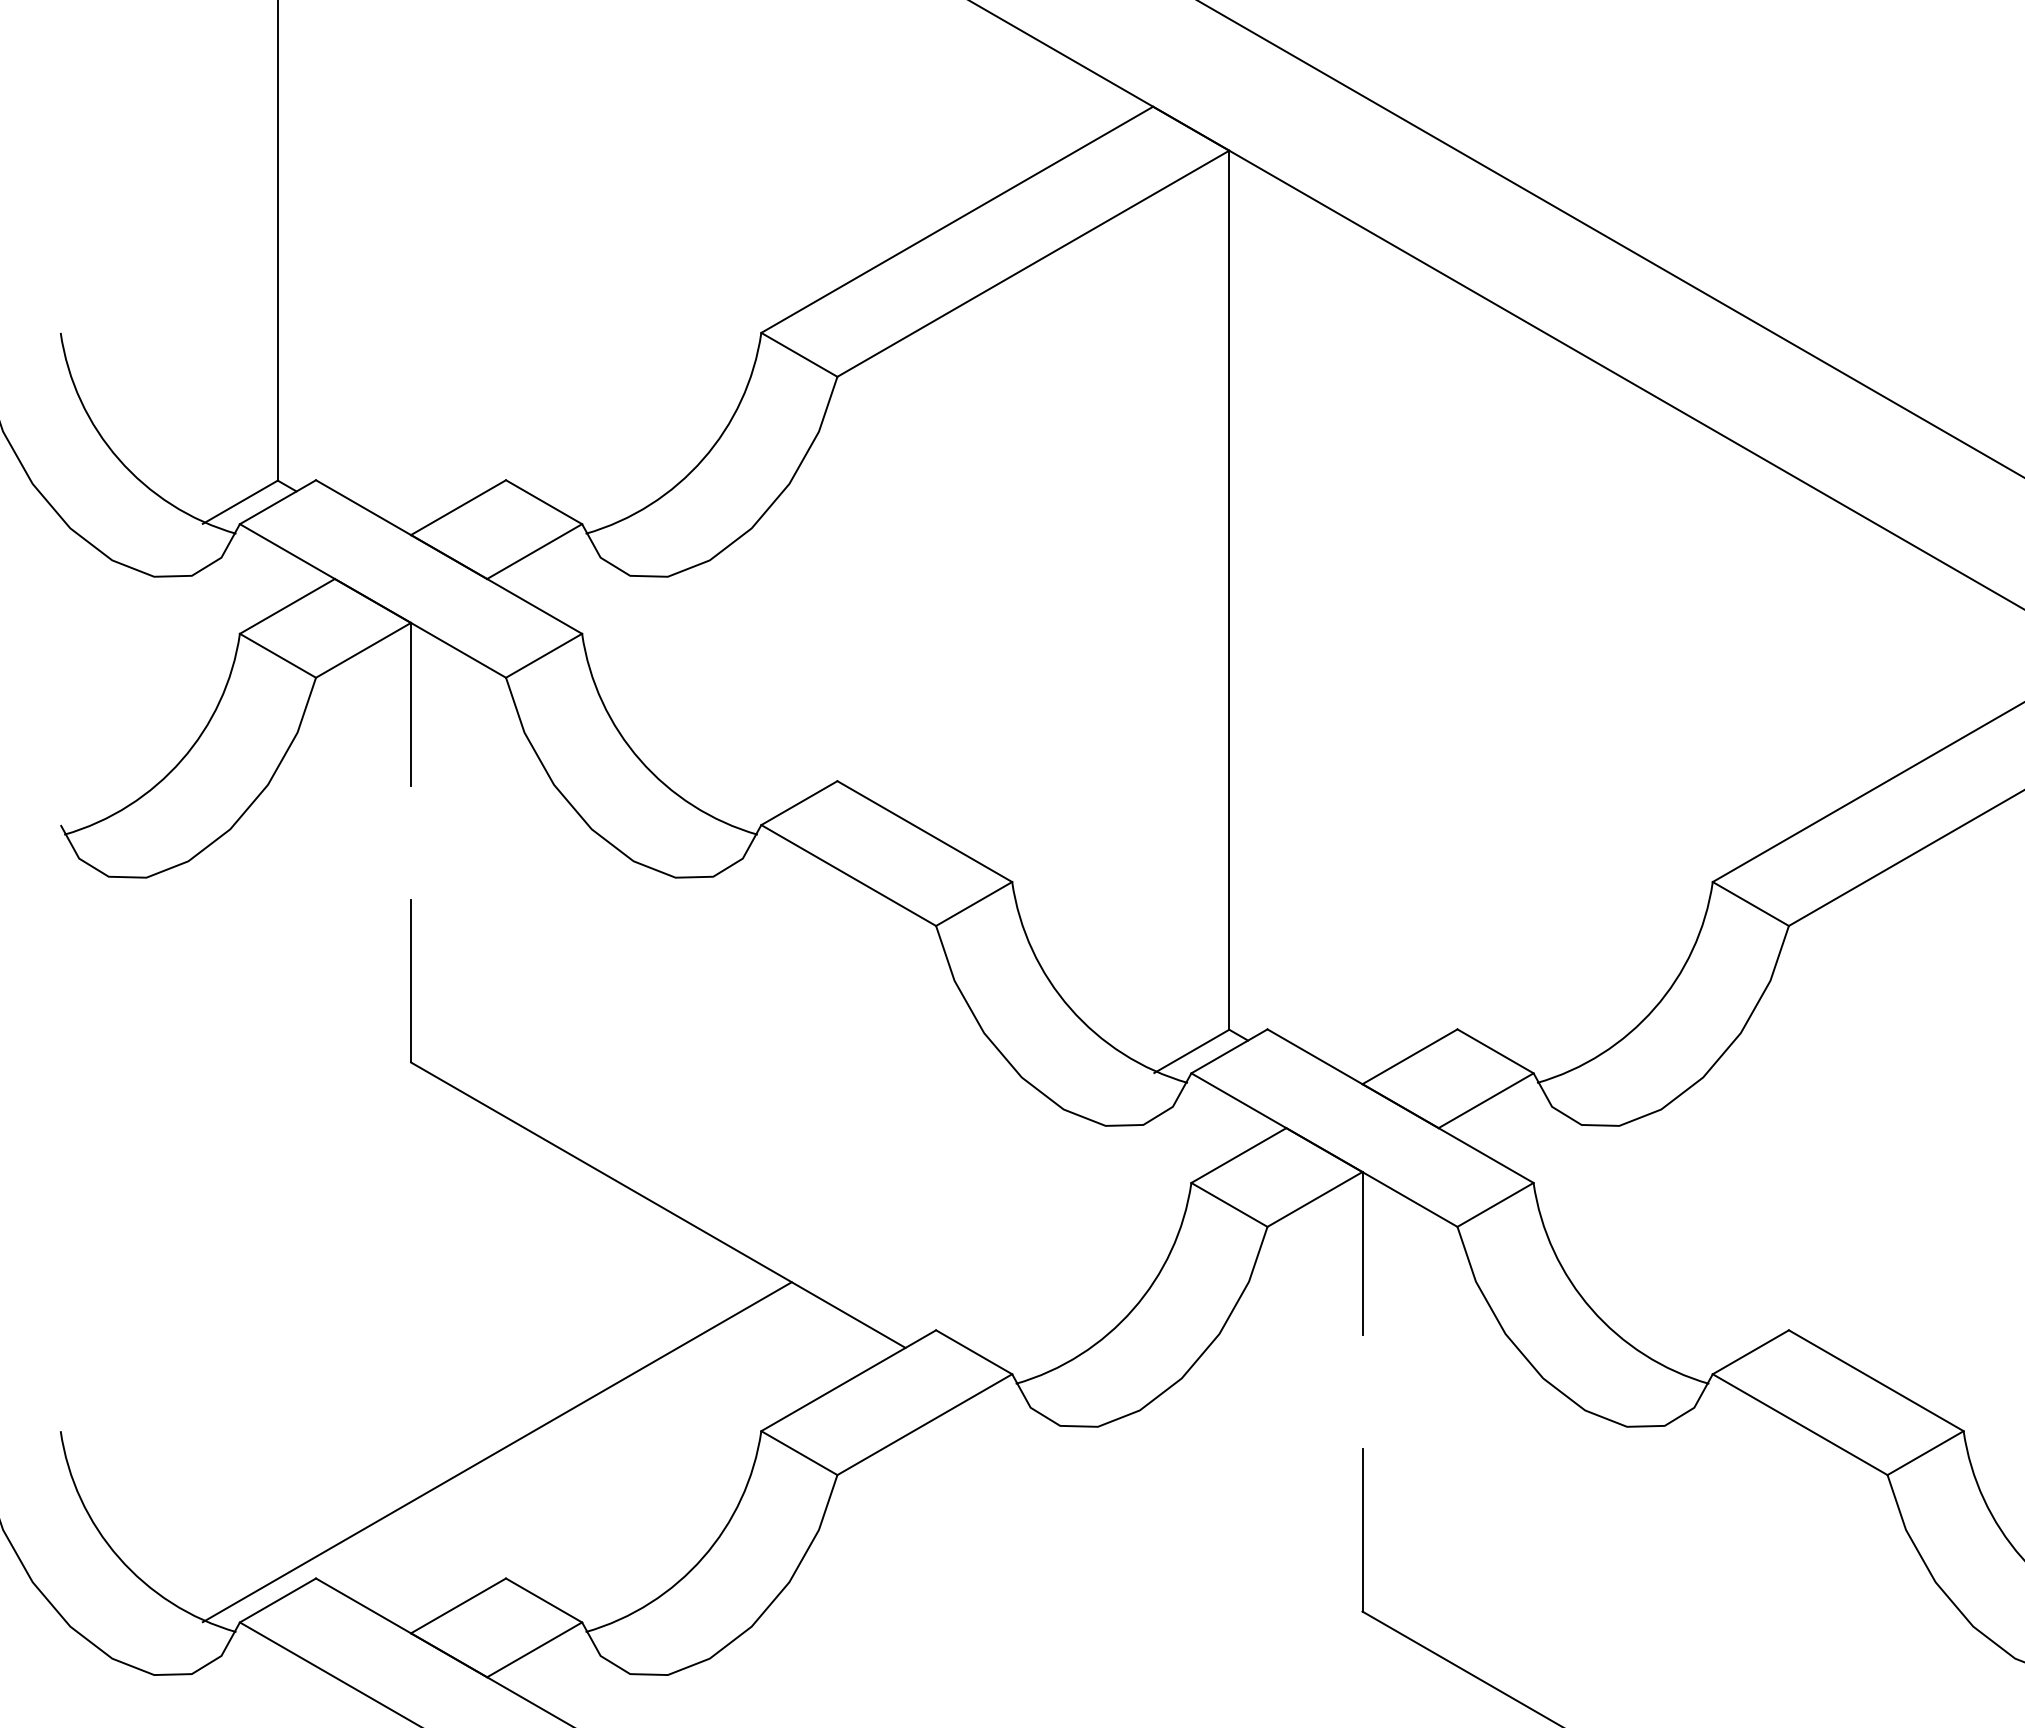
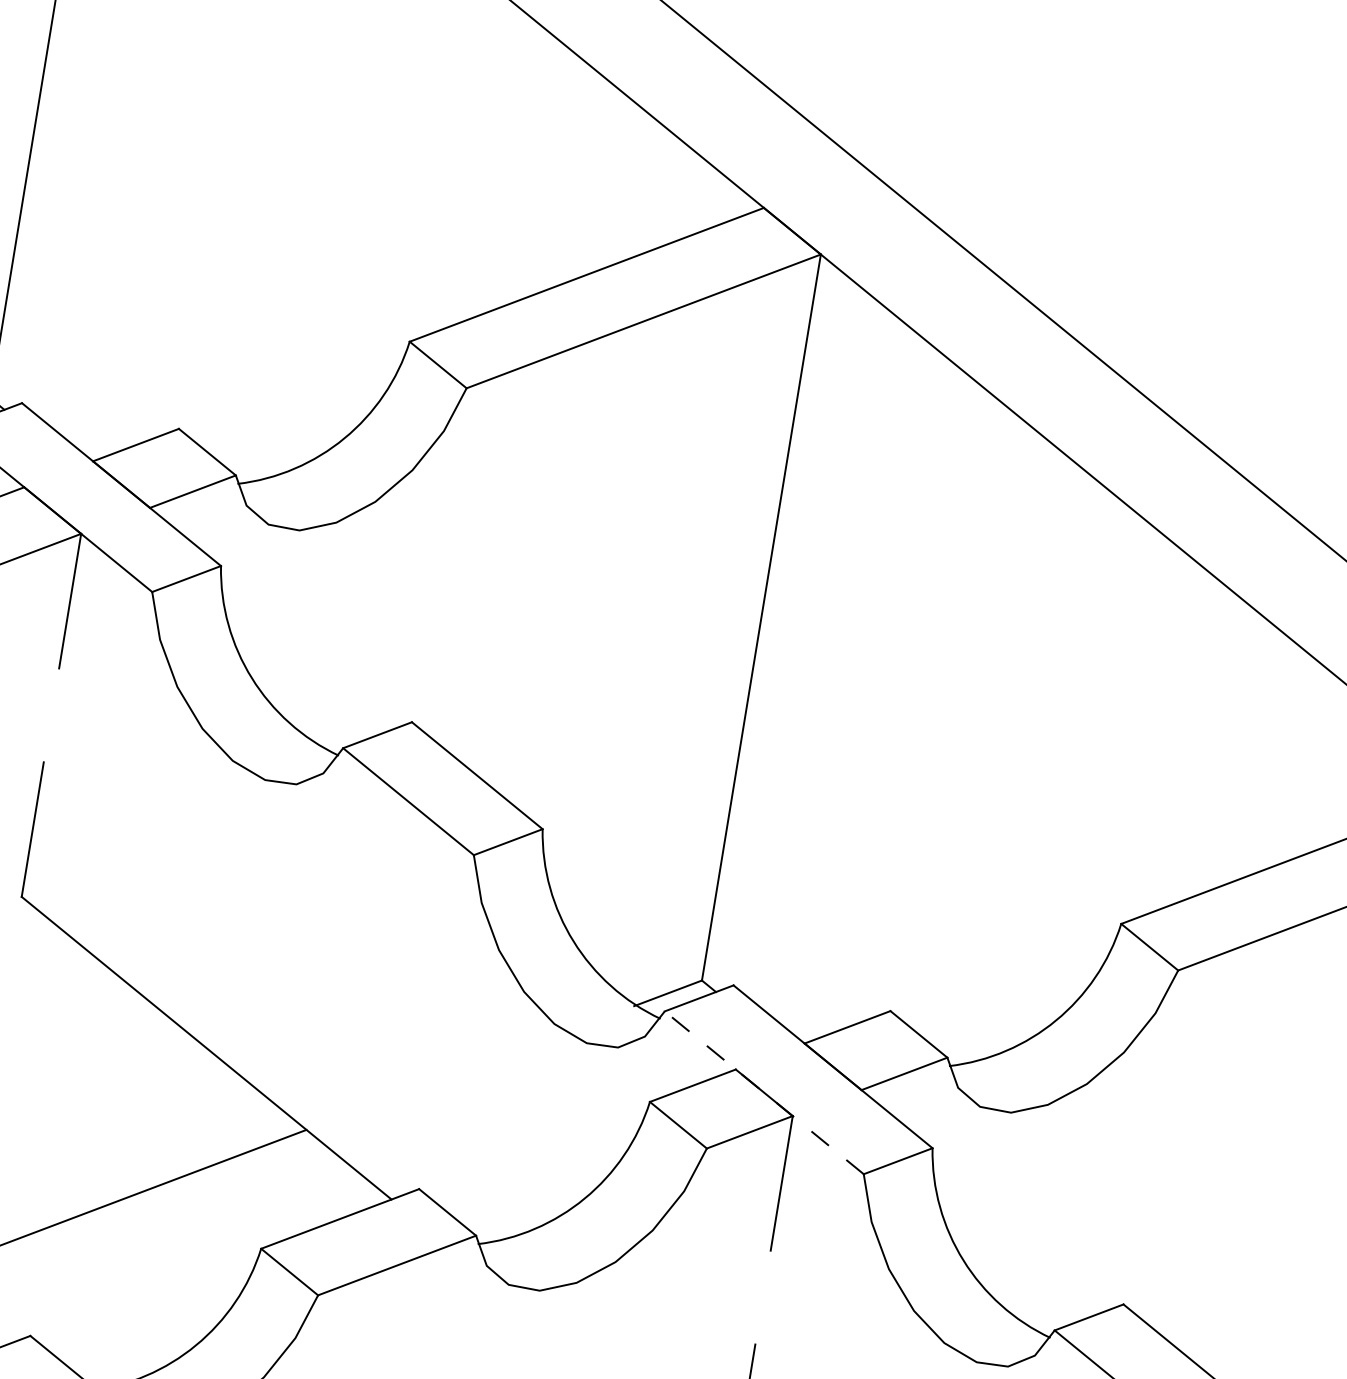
line: (1324, 1150) -> (764, 1093), solid -> dashed

